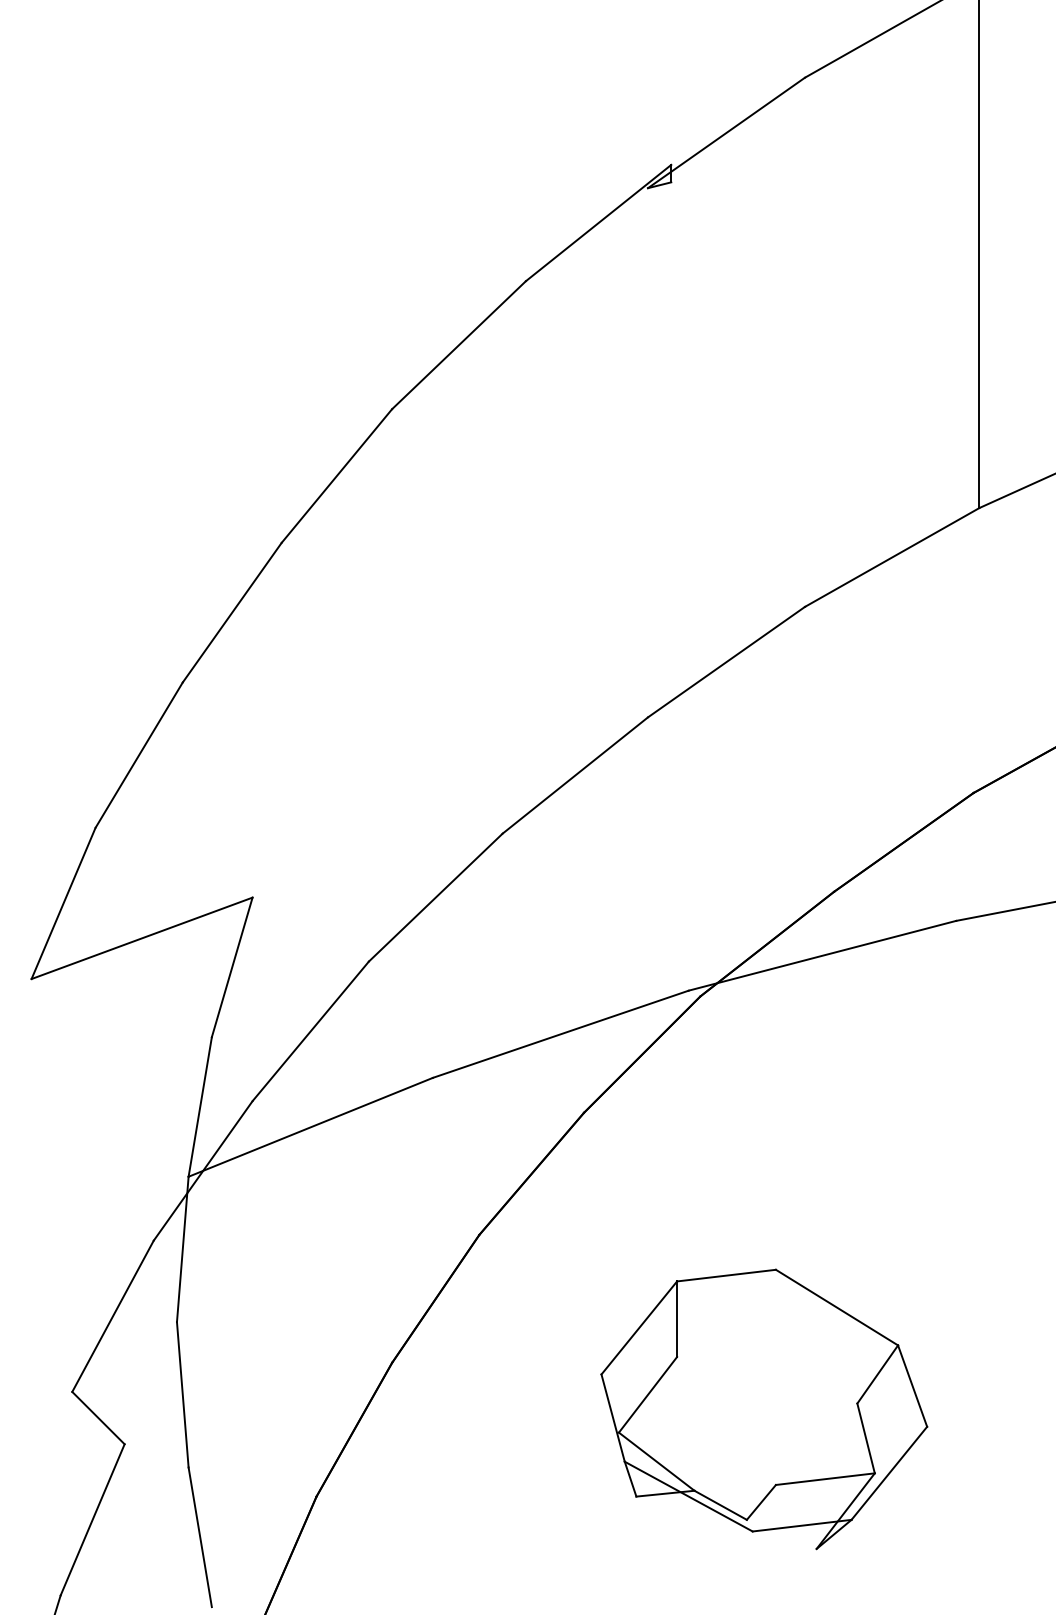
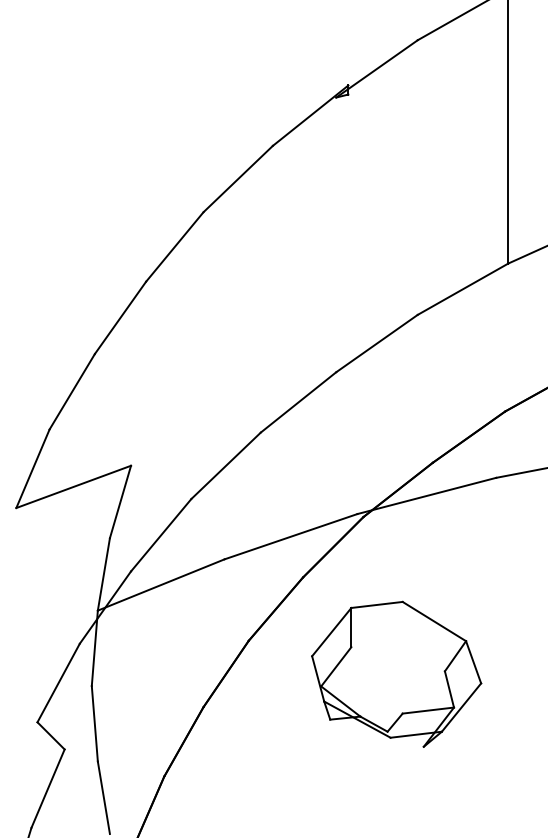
part: (764, 1407) -> (396, 673), moved

